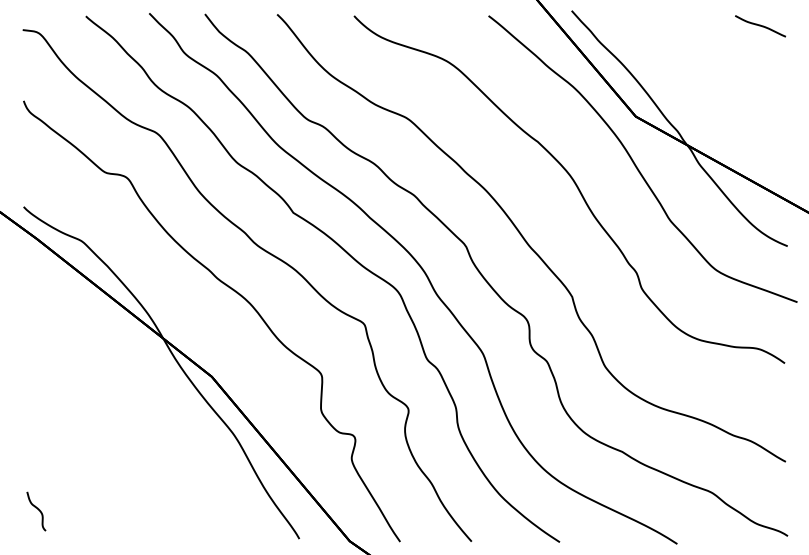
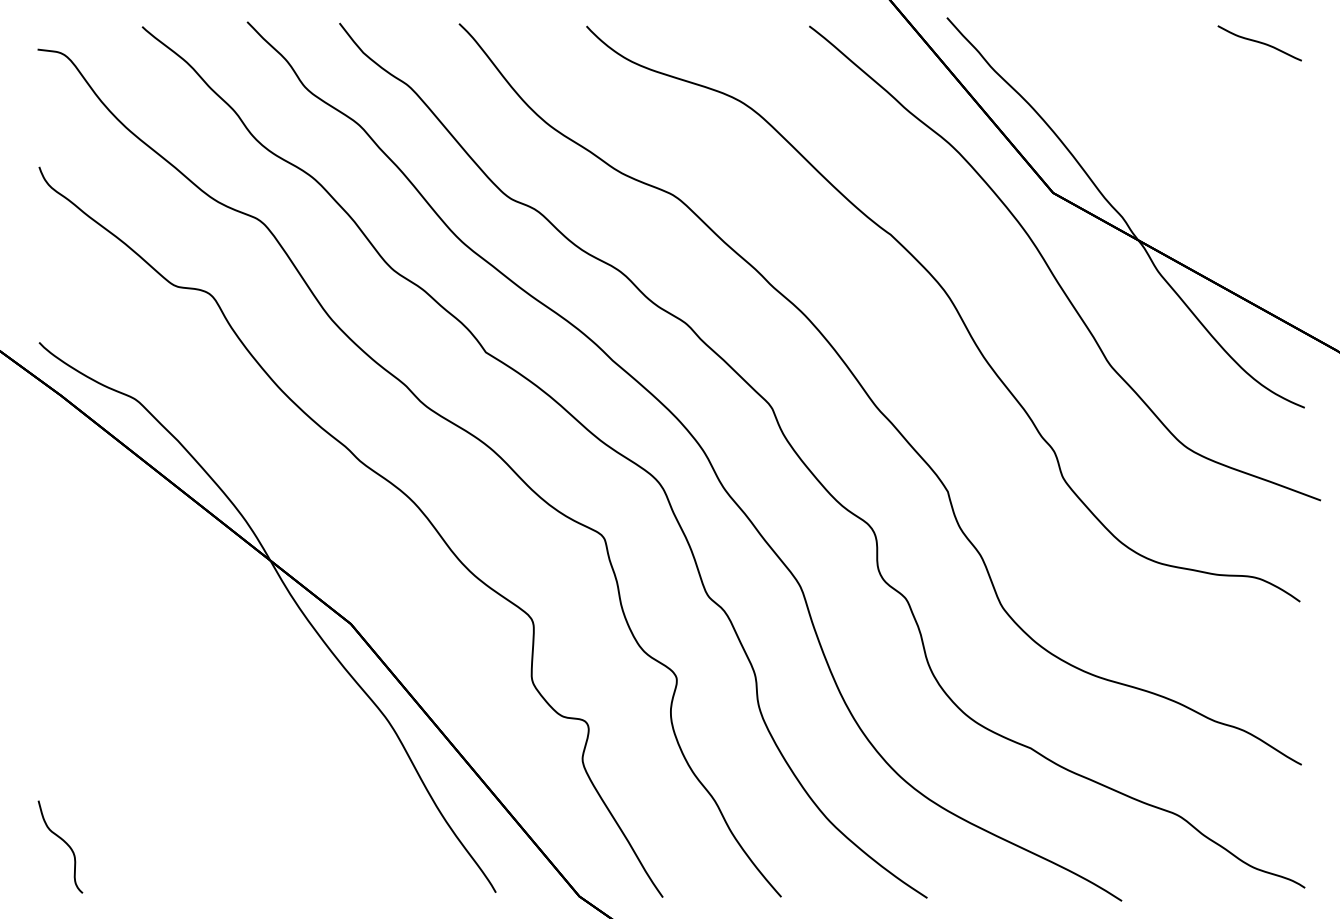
part: (36, 511) -> (60, 847), size x1.43

